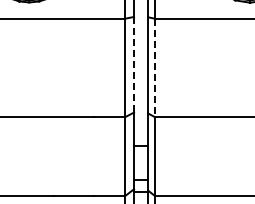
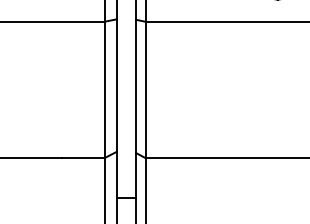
line: (134, 64) -> (117, 85), dashed -> solid
line: (154, 68) -> (145, 90), dashed -> solid

